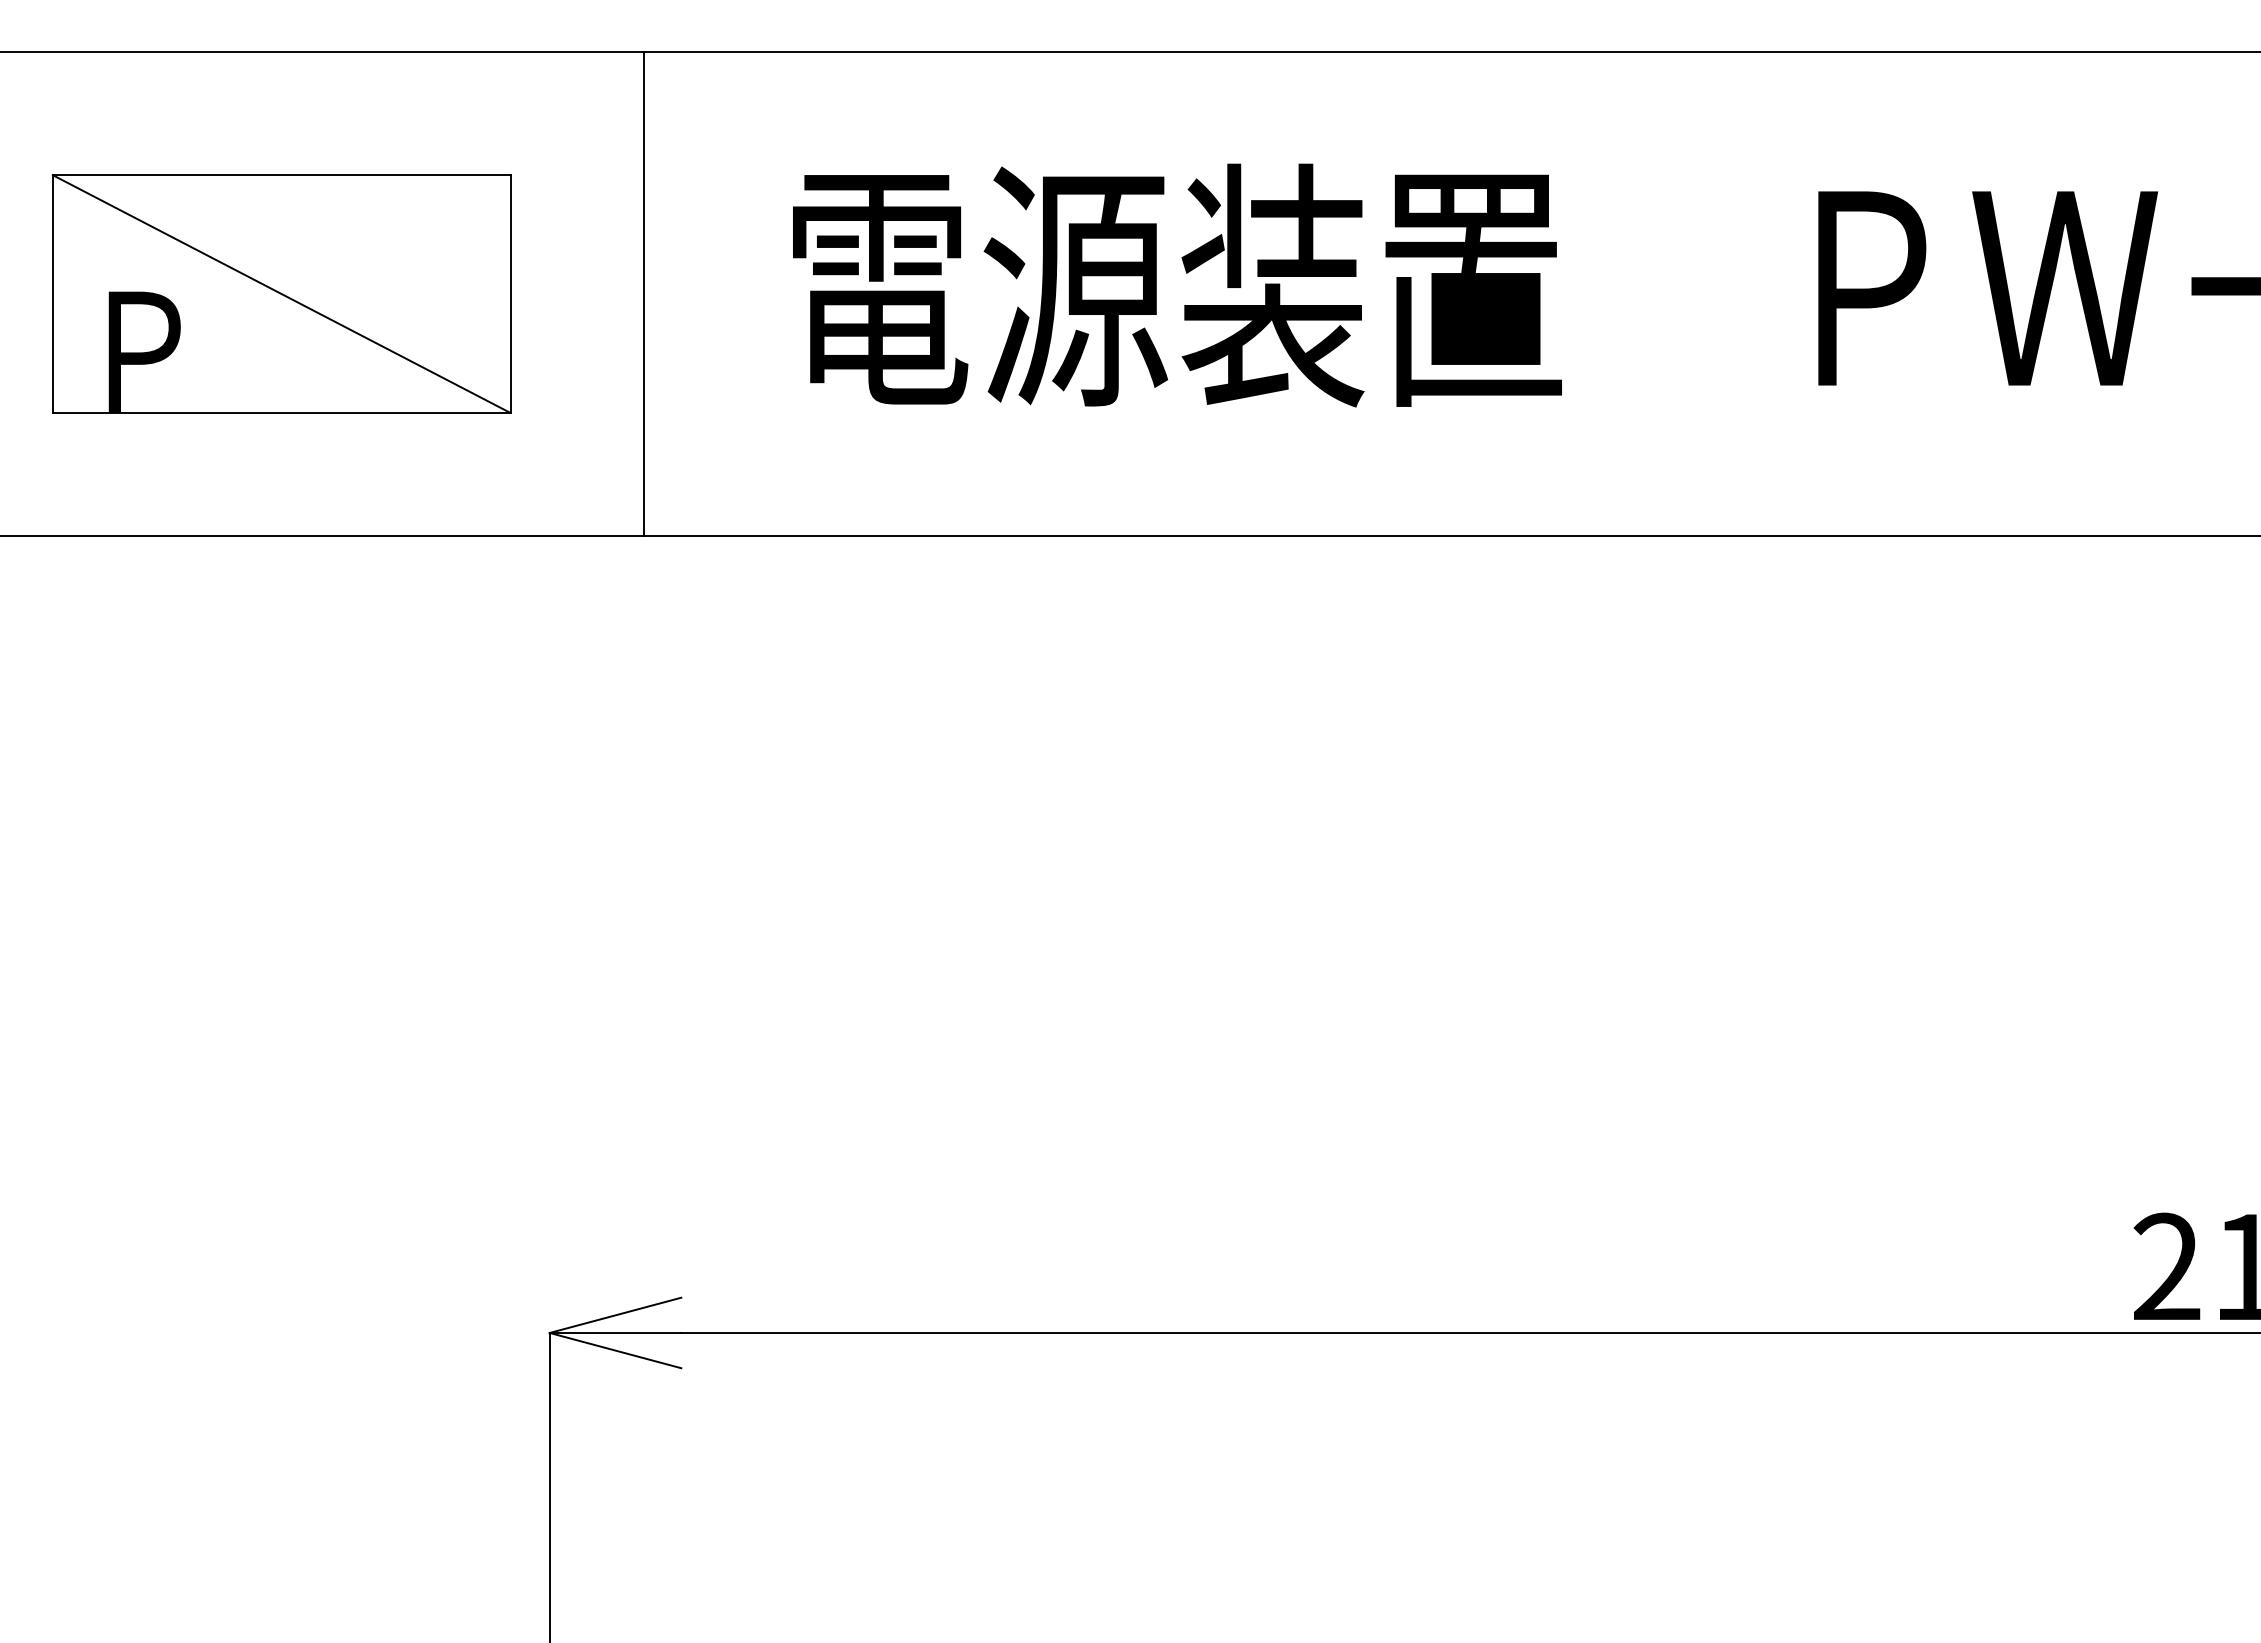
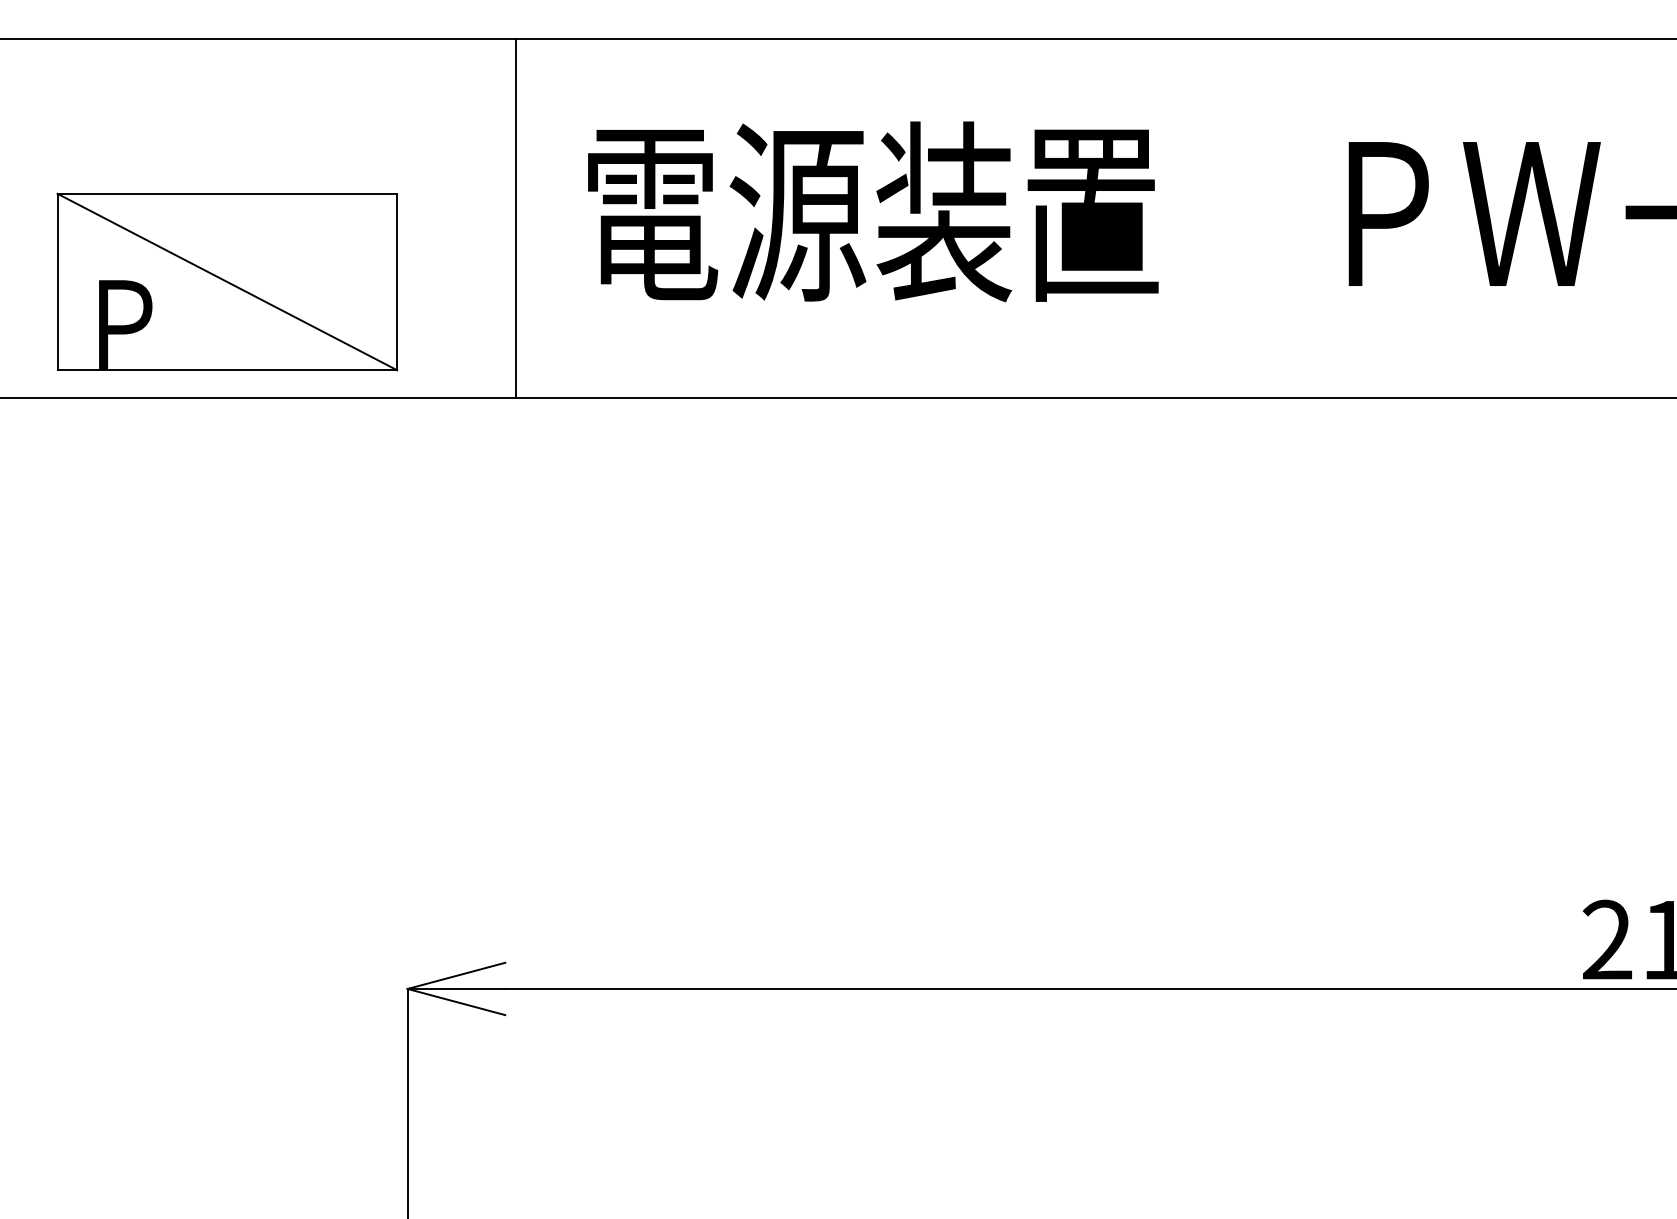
part: (281, 293) -> (227, 281), moved
line: (644, 293) -> (515, 217), moved

